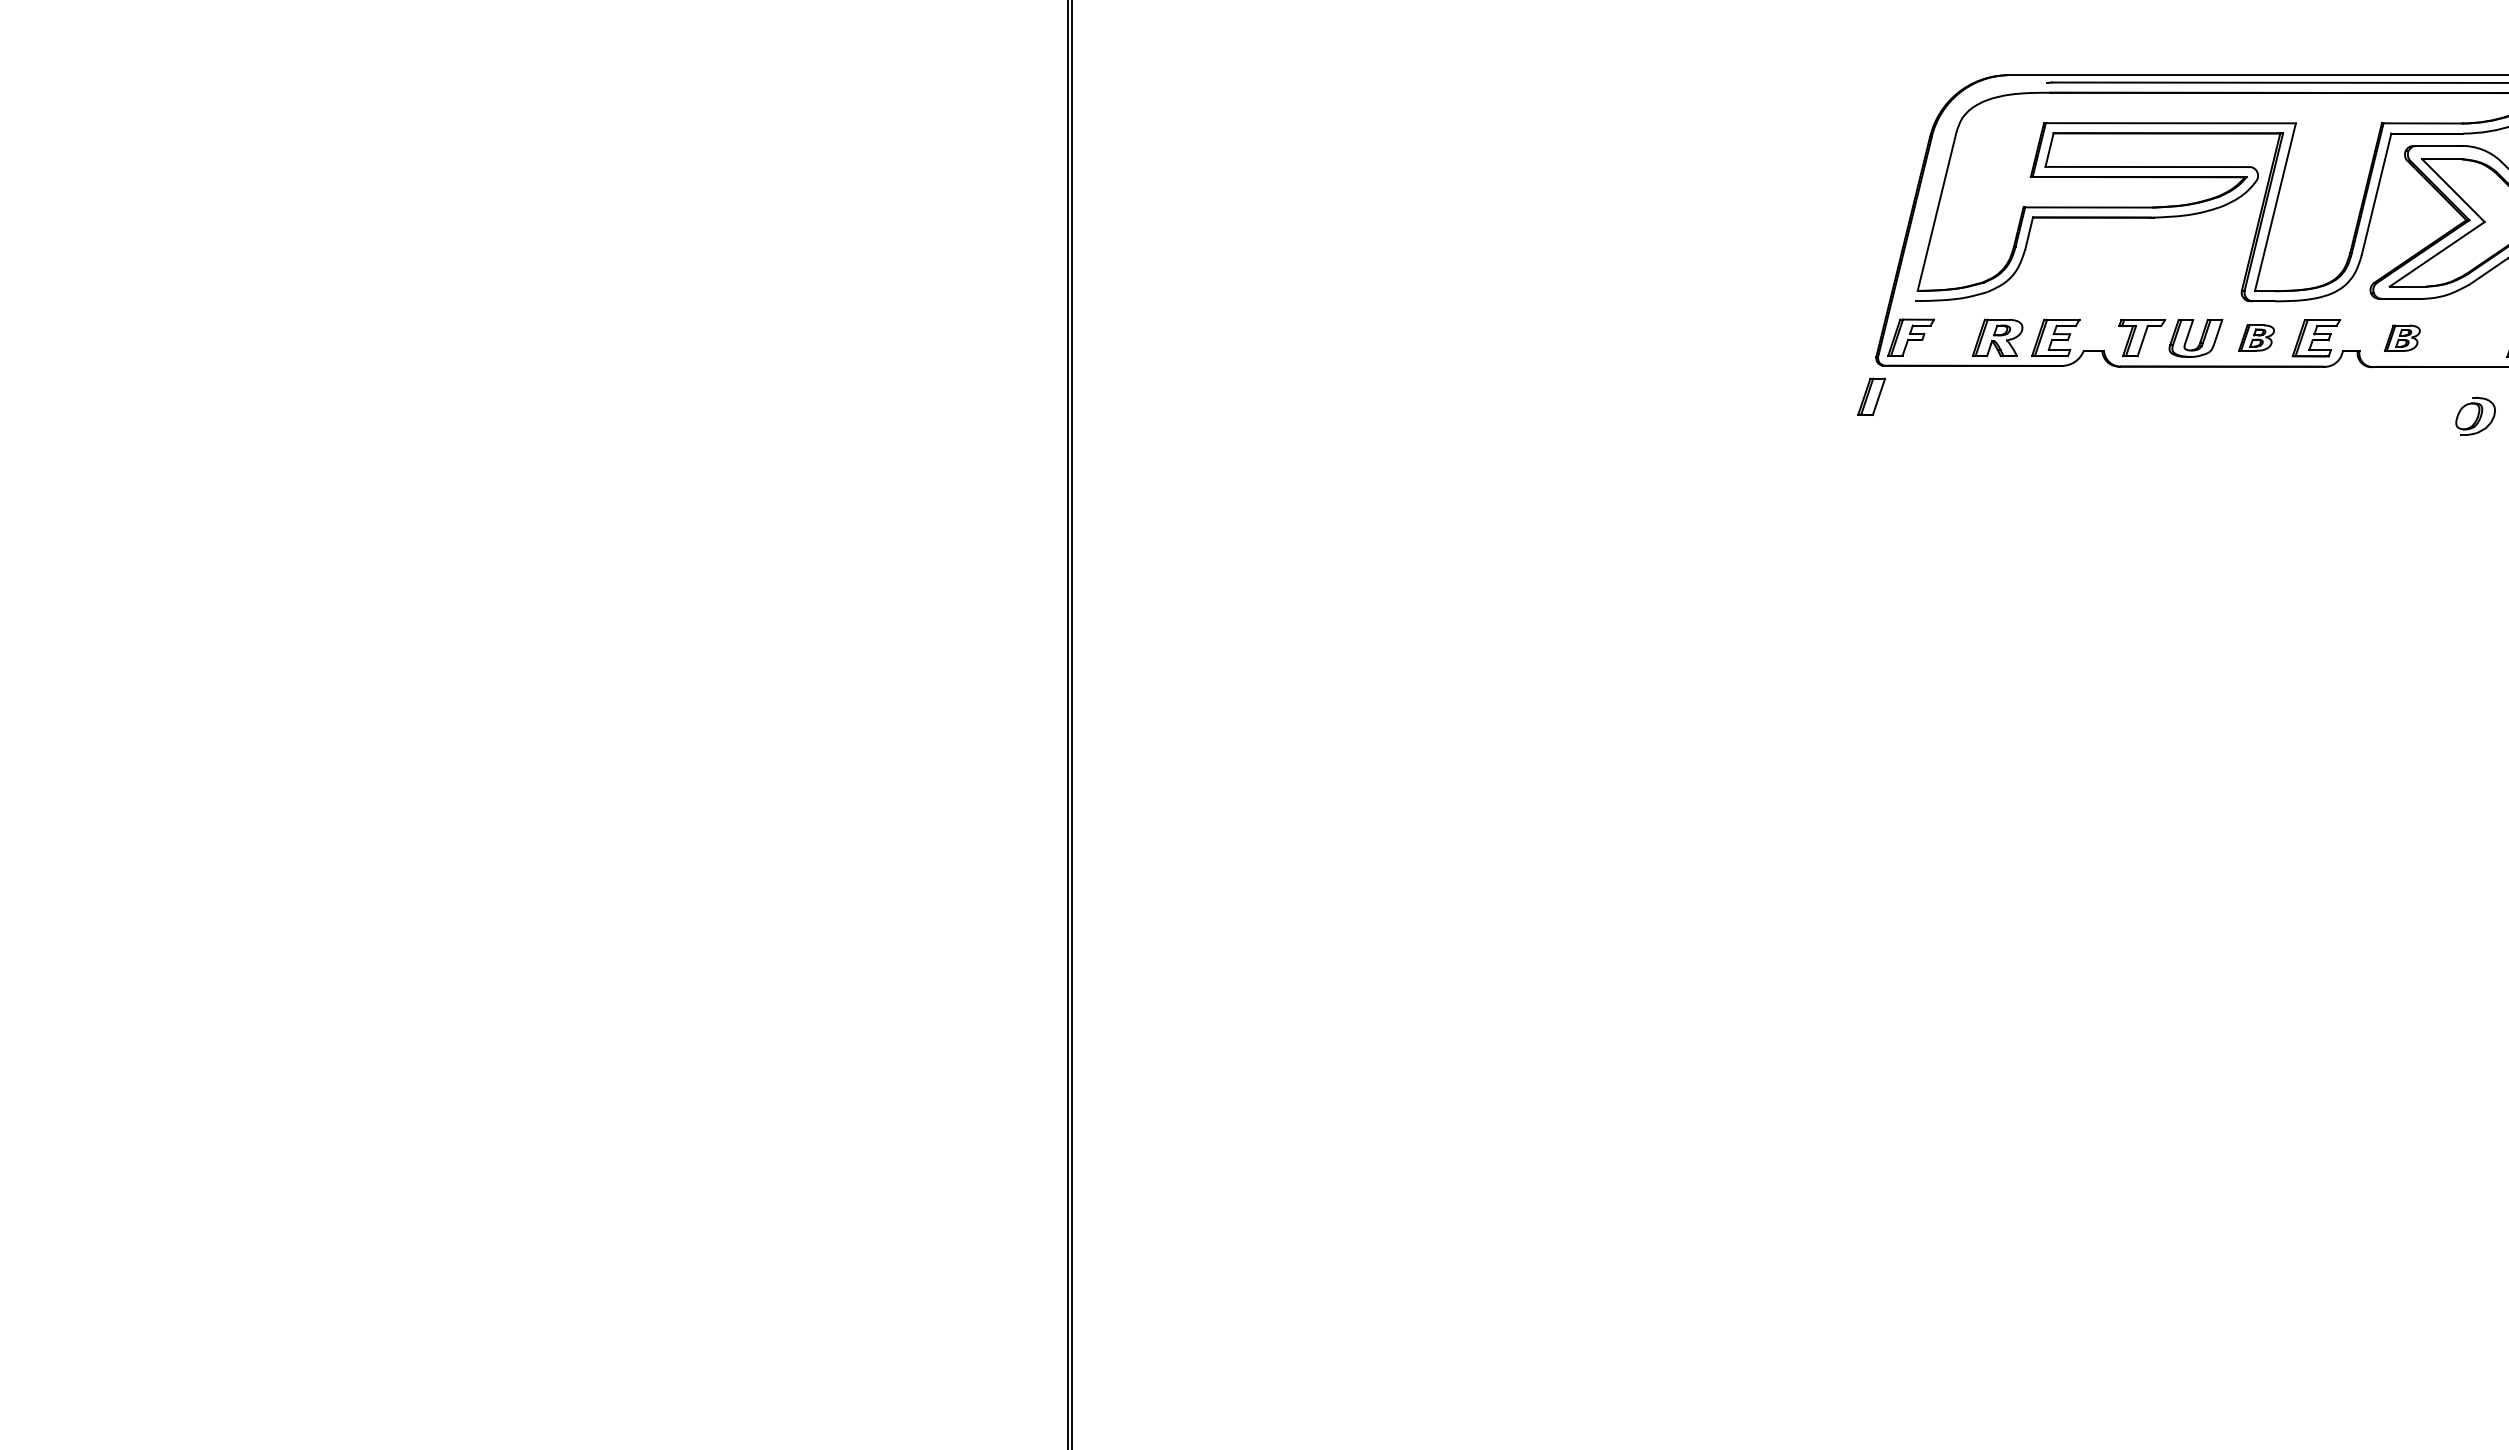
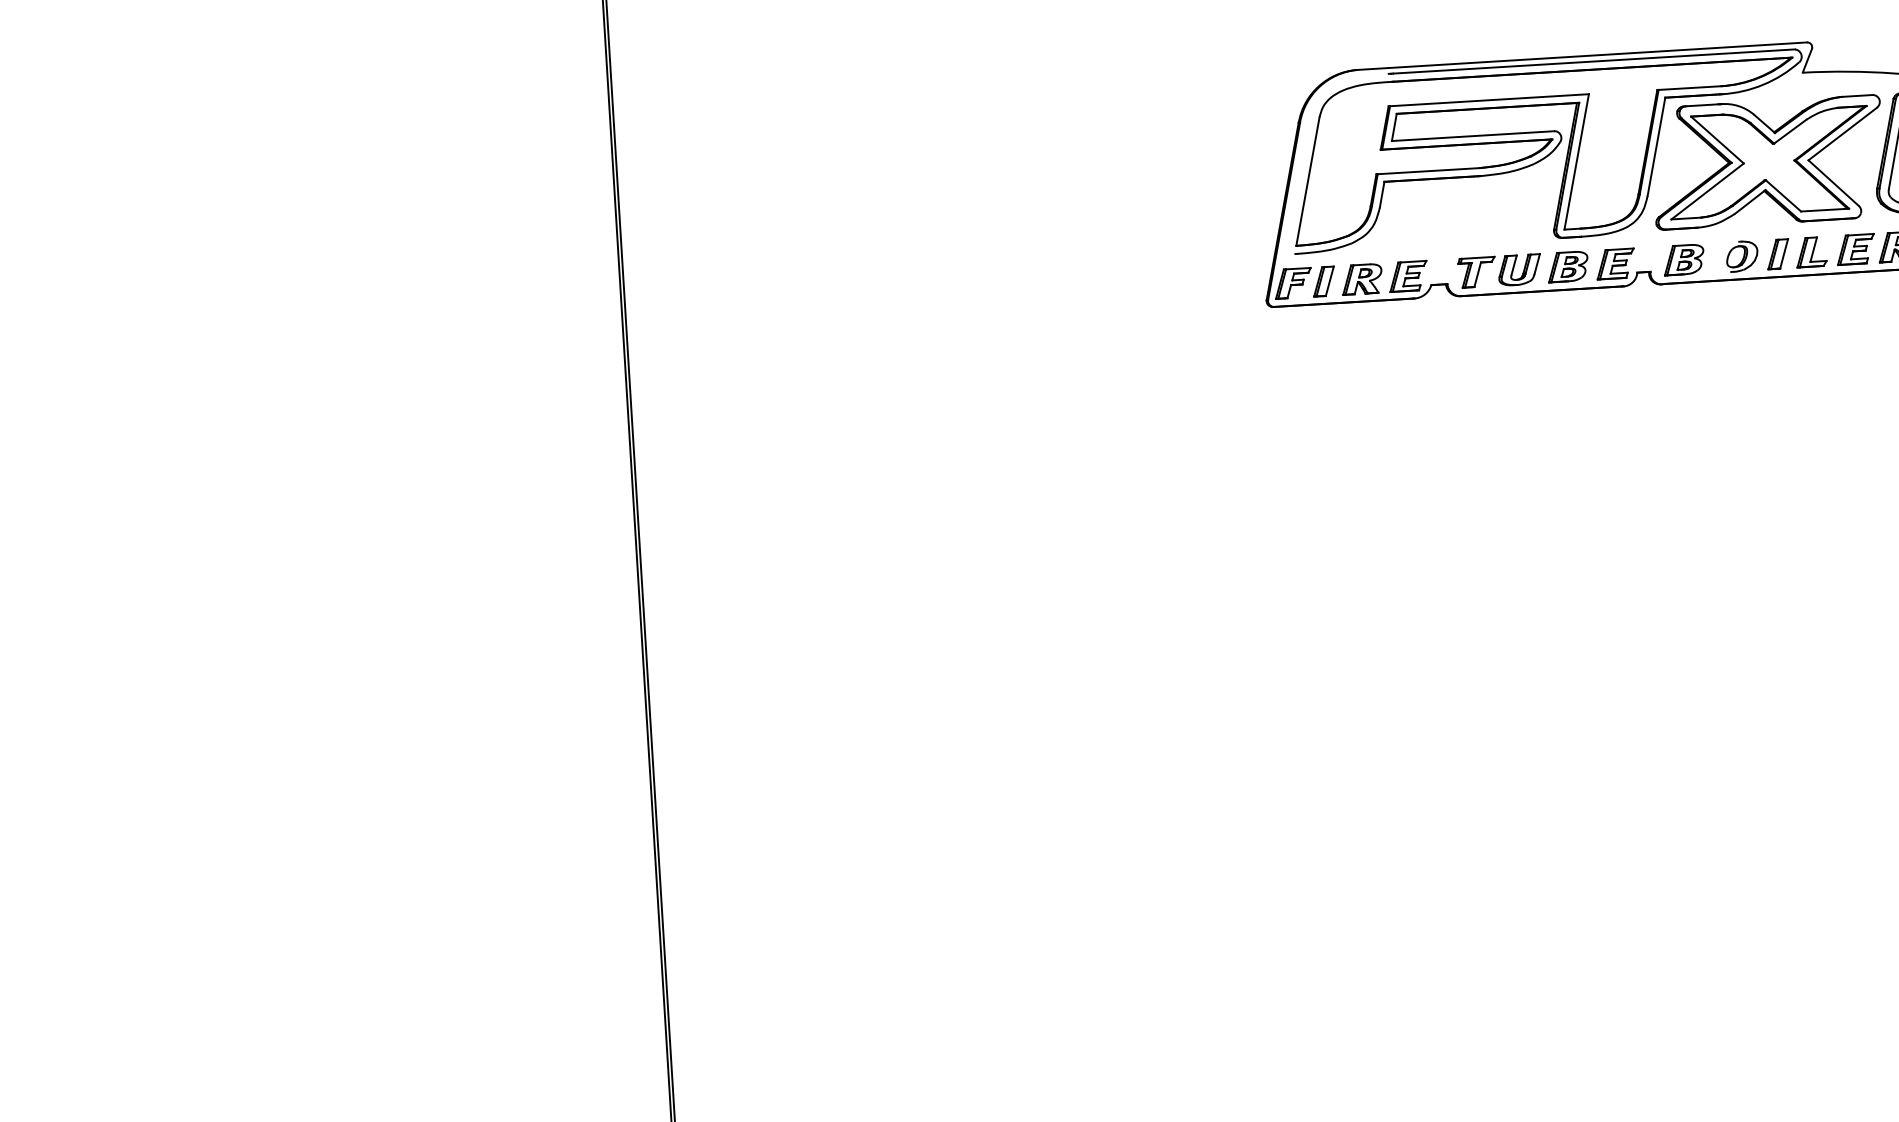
part: (2256, 337) -> (1567, 266), size x1.43
part: (2402, 338) -> (1684, 260), size x1.43
part: (1871, 396) -> (1323, 281), moved
part: (2475, 415) -> (1742, 255), moved

